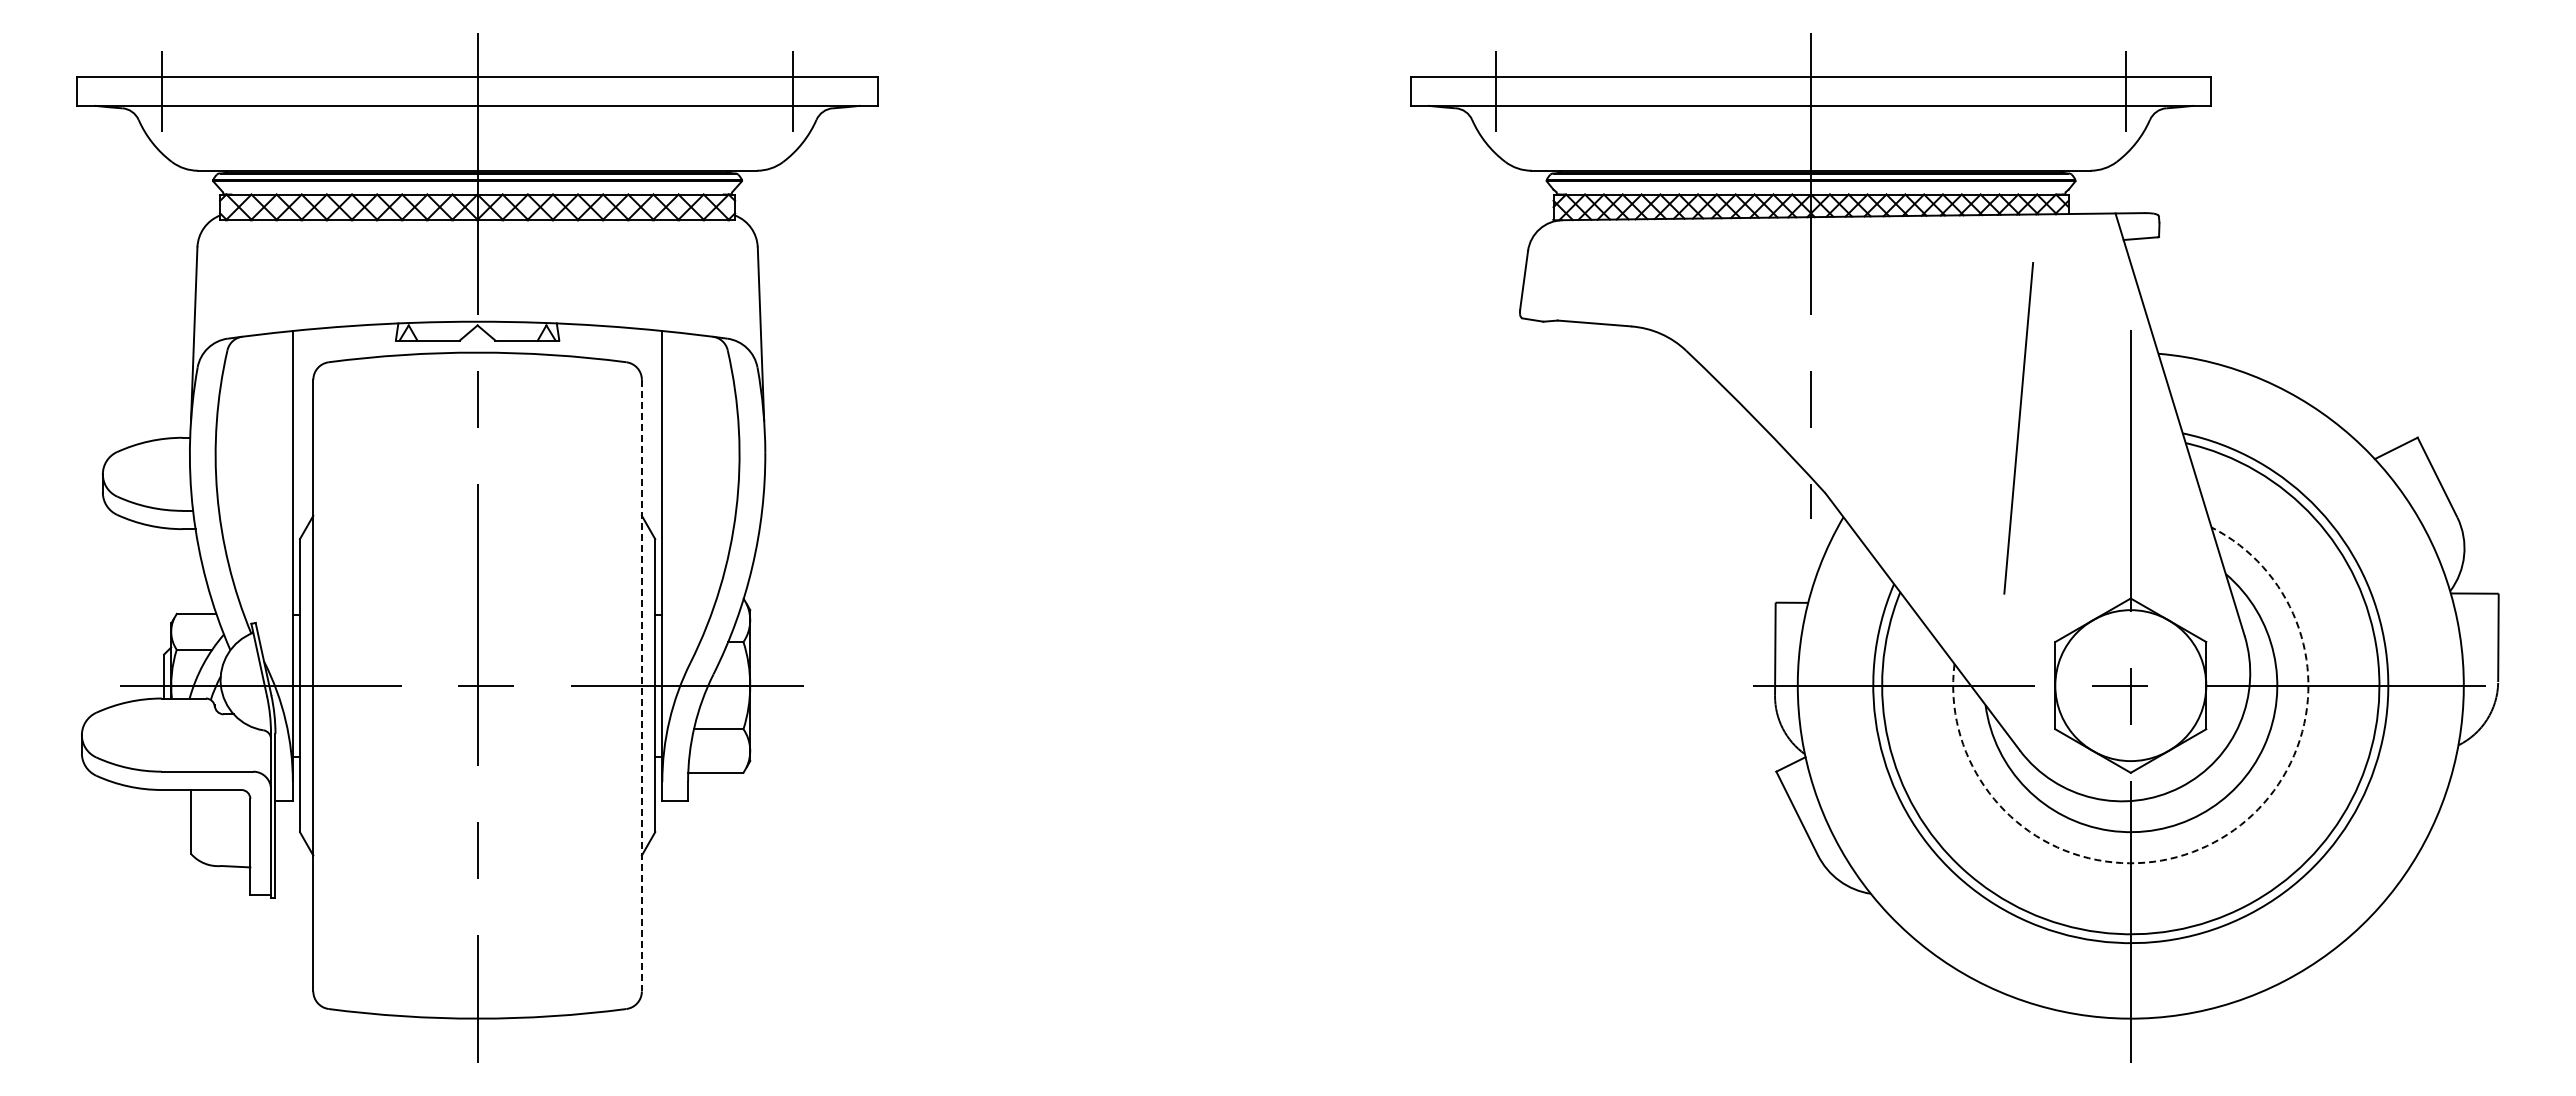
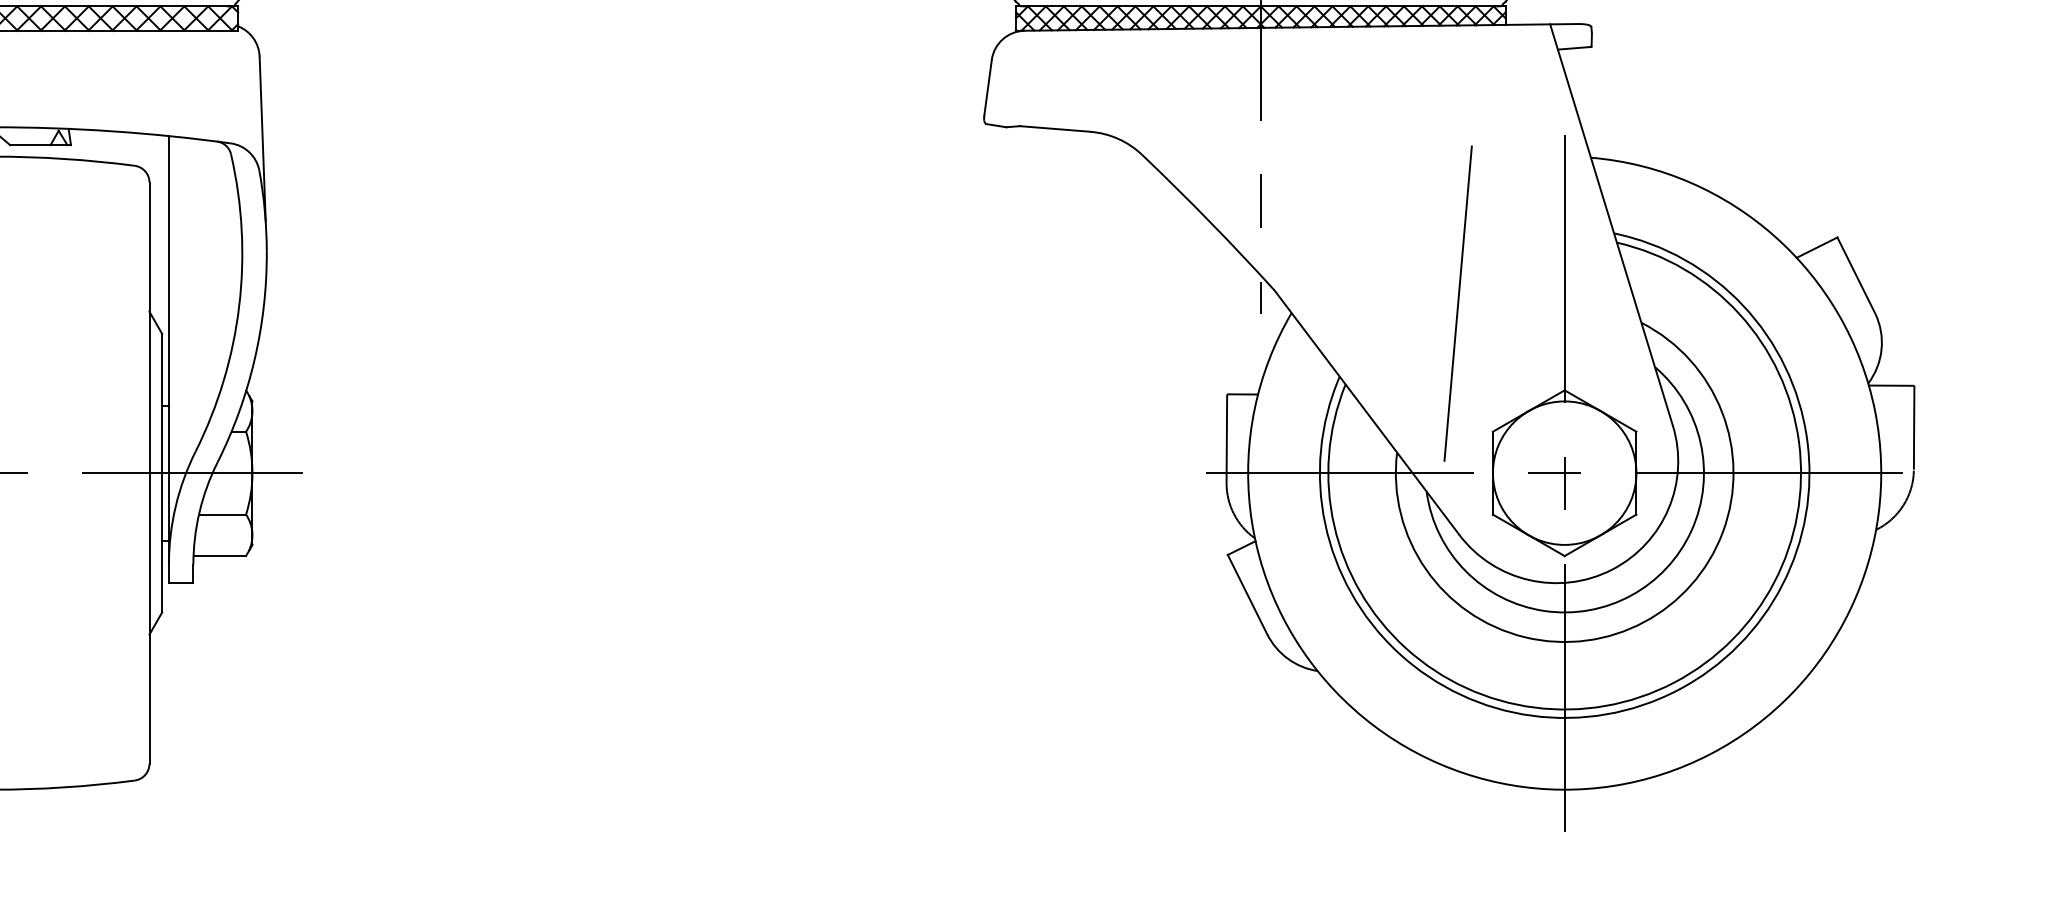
line: (2018, 428) -> (1457, 303), moved
line: (641, 685) -> (149, 473), dashed -> solid
arc: (2214, 842) -> (1644, 622), dashed -> solid

